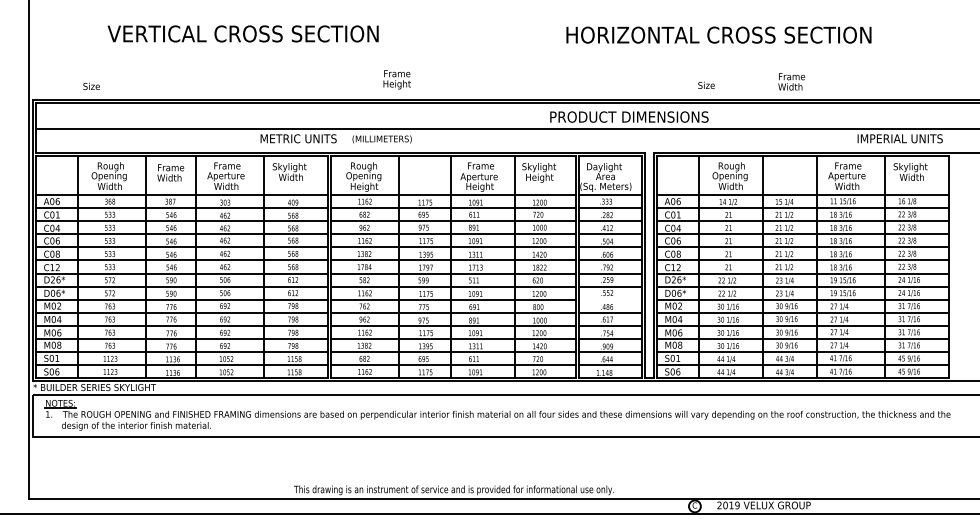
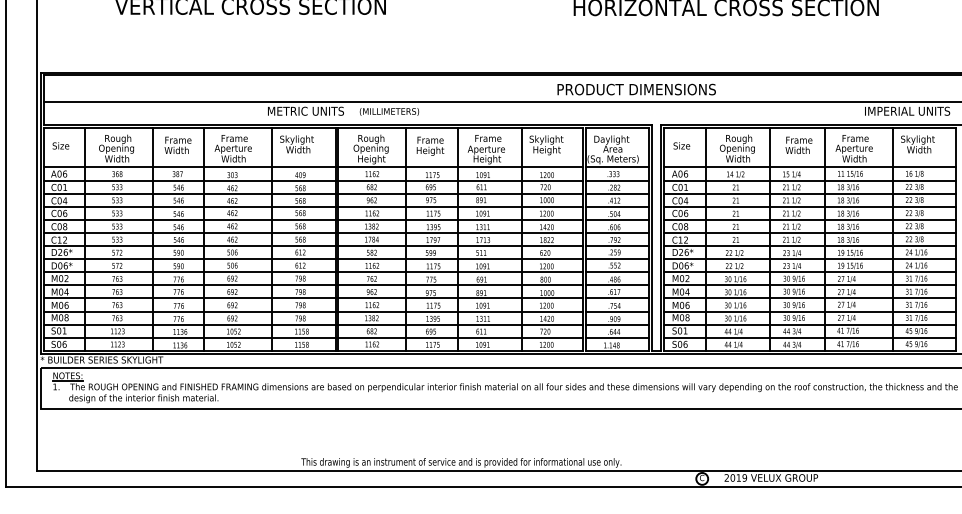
text: (396, 79) -> (429, 146), moved
text: (791, 81) -> (798, 145), moved
text: (706, 84) -> (681, 145), moved
text: (91, 85) -> (60, 145), moved
line: (609, 299) -> (616, 272), added

